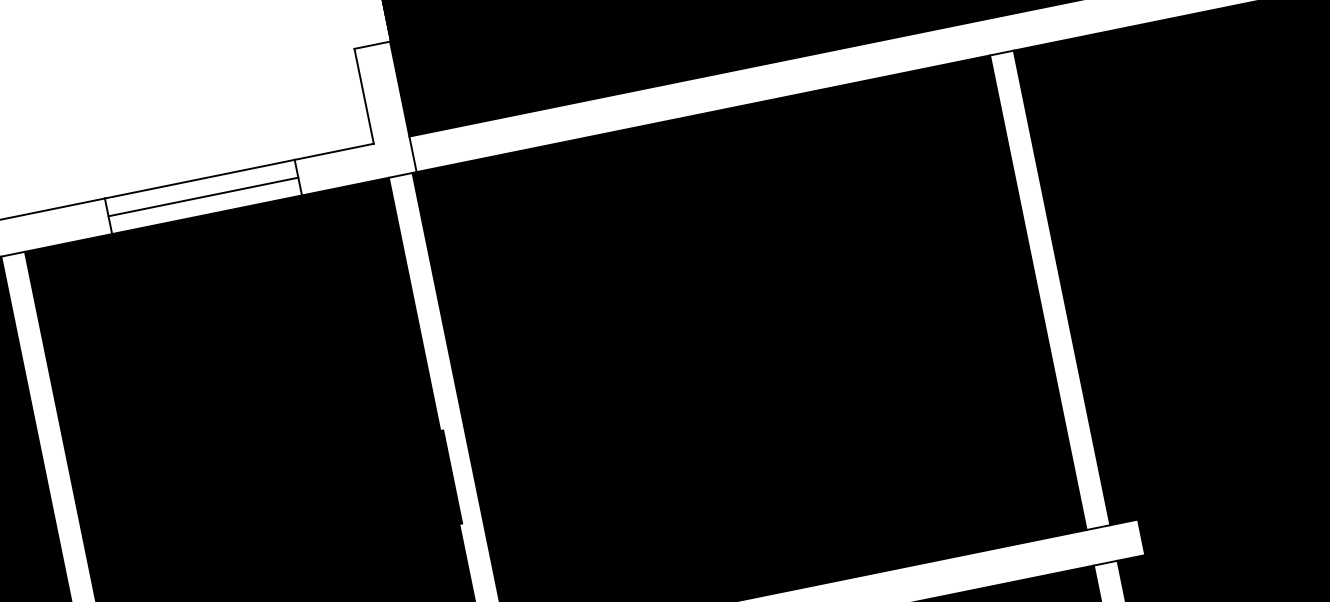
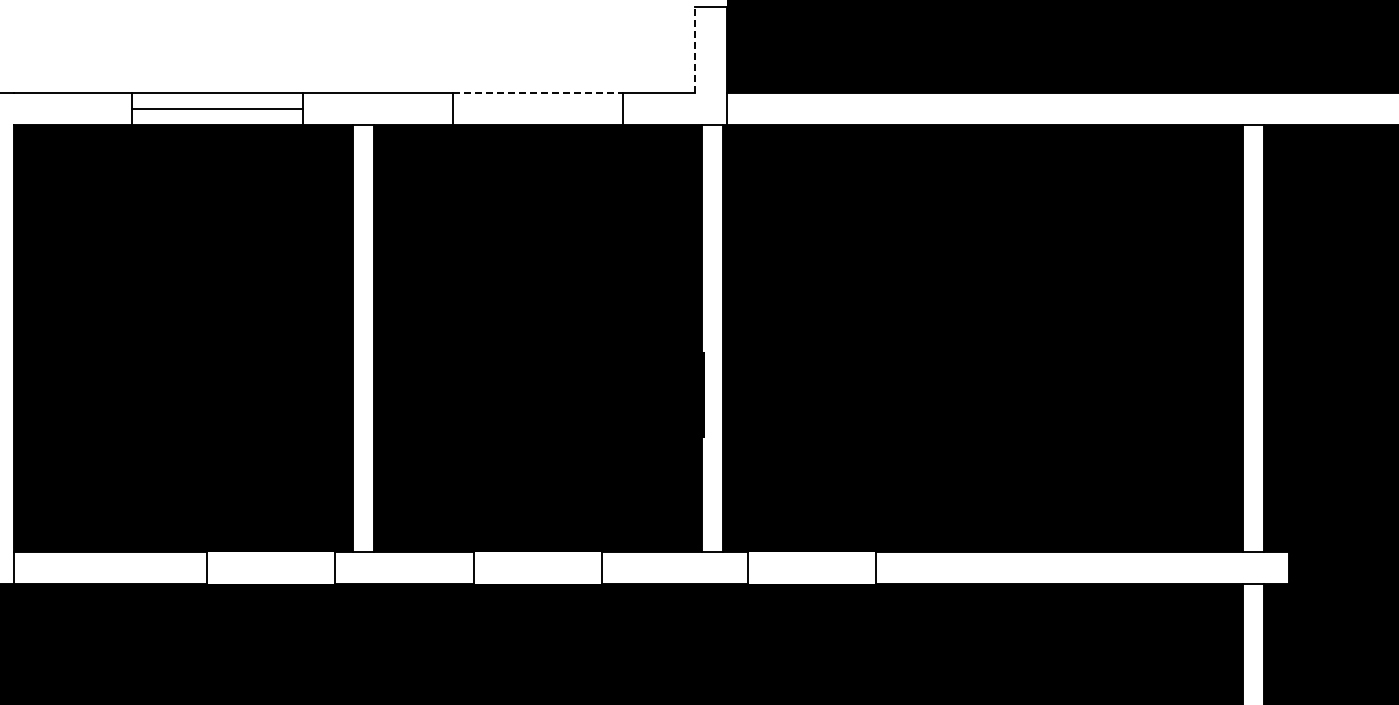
line: (364, 96) -> (694, 50), solid -> dashed
line: (200, 178) -> (538, 92), solid -> dashed
line: (202, 196) -> (537, 108), removed

